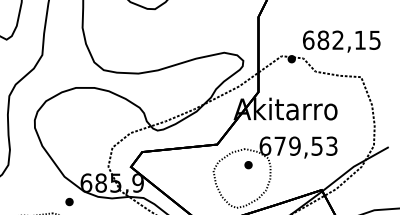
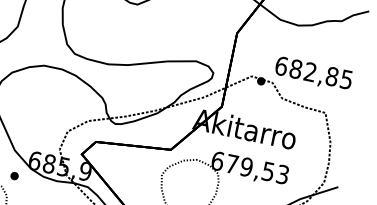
text: (360, 39) -> (332, 75), 682,15 -> 682,85
part: (248, 165) -> (197, 176), removed

